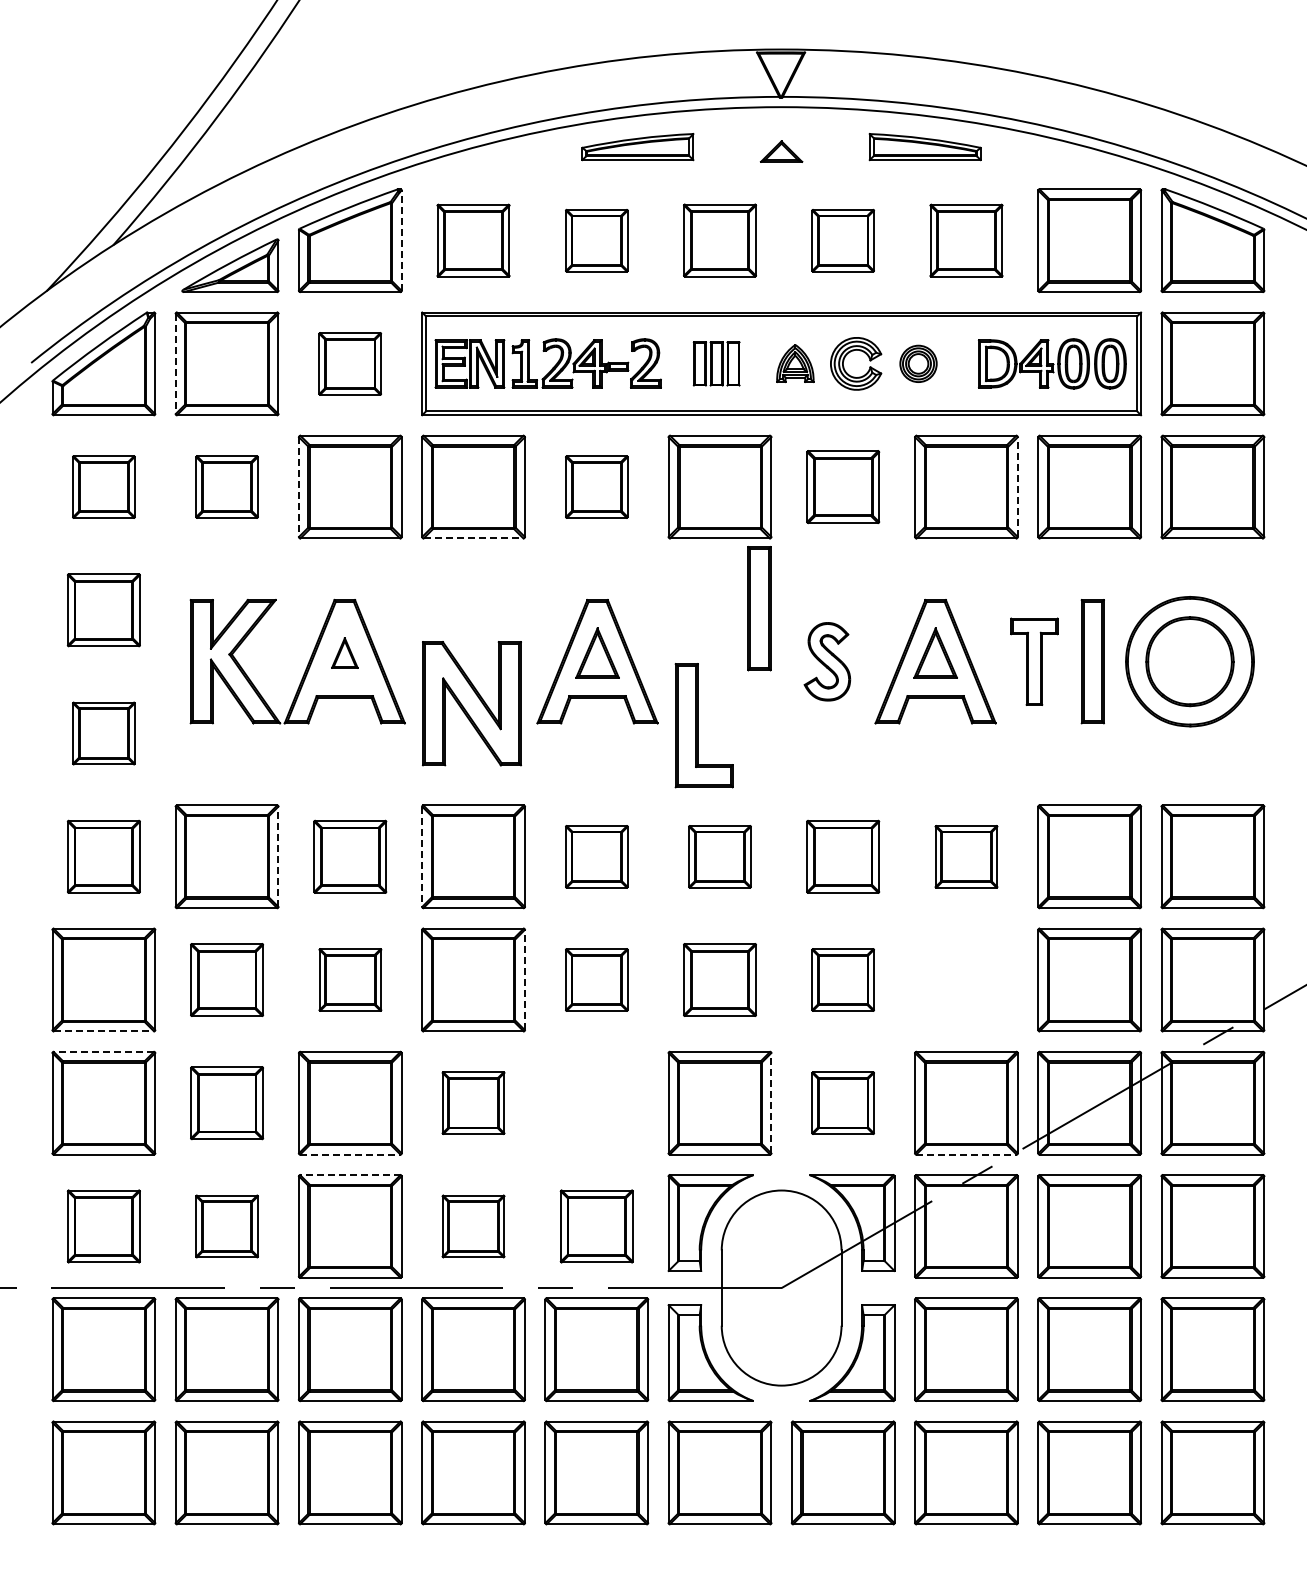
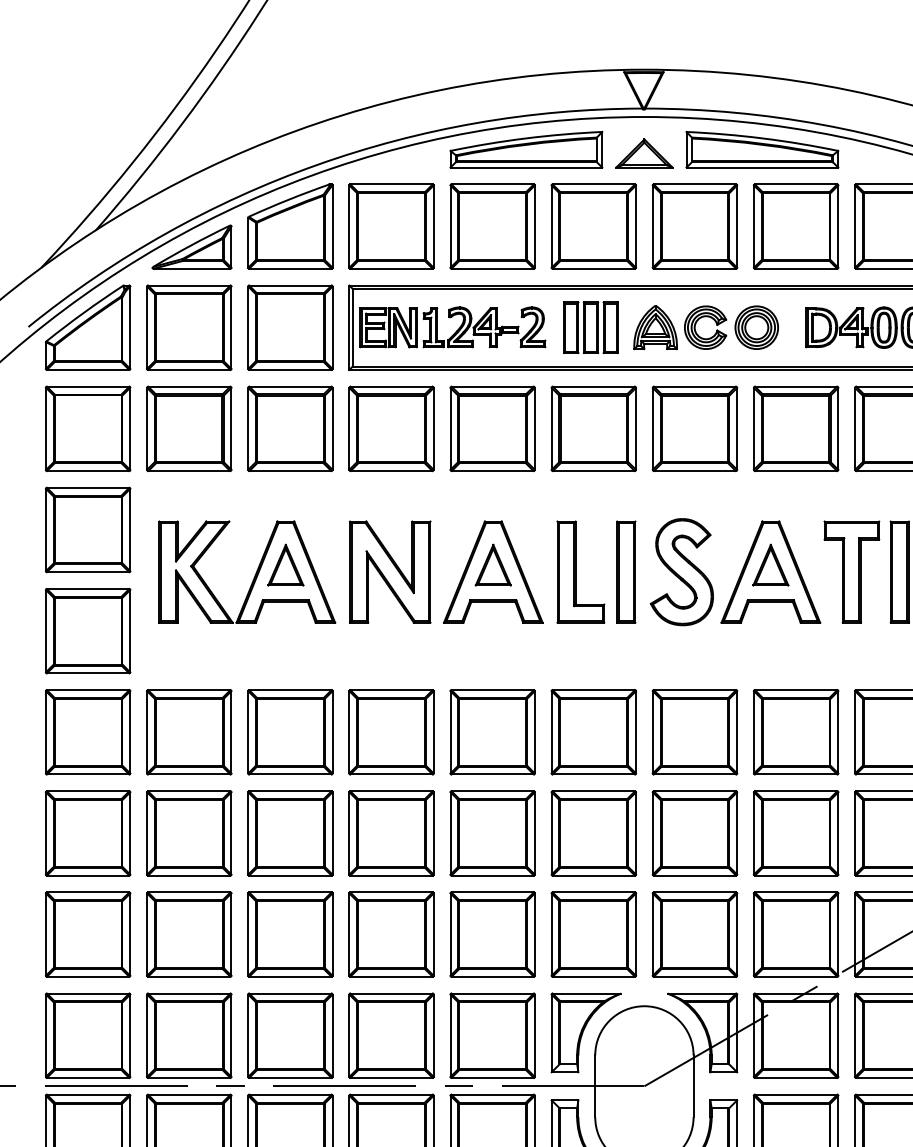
part: (637, 146) -> (526, 149), size x1.67
part: (924, 146) -> (761, 149), size x1.67
part: (781, 151) -> (644, 153), size x1.67
line: (401, 240) -> (332, 226), dashed -> solid
part: (473, 240) -> (391, 226), size x1.43
part: (596, 240) -> (492, 226), size x1.67
part: (719, 240) -> (593, 226), size x1.43
part: (842, 240) -> (694, 226), size x1.67
part: (966, 240) -> (796, 226), size x1.43
part: (349, 363) -> (289, 327), size x1.67
part: (716, 363) -> (590, 327), size x1.43
part: (795, 363) -> (655, 327), size x1.43
part: (918, 363) -> (756, 327), size x1.43
line: (175, 364) -> (146, 328), dashed -> solid
part: (103, 486) -> (87, 428), size x1.67
part: (226, 486) -> (188, 428), size x1.67
part: (596, 486) -> (492, 428), size x1.67
part: (842, 486) -> (694, 428), size x1.43
line: (298, 487) -> (247, 429), dashed -> solid
line: (1017, 487) -> (838, 429), dashed -> solid
line: (473, 538) -> (391, 471), dashed -> solid
part: (759, 608) -> (626, 572), moved
part: (103, 609) -> (87, 529), size x1.43
part: (344, 652) -> (285, 564), size x1.67
part: (827, 661) -> (682, 572), size x1.67
part: (1034, 661) -> (851, 572), size x1.43
part: (471, 703) -> (389, 572), moved
part: (703, 725) -> (580, 572), moved
part: (103, 733) -> (87, 631), size x1.67
part: (103, 856) -> (87, 732), size x1.43
line: (278, 856) -> (231, 732), dashed -> solid
part: (349, 856) -> (289, 732), size x1.43
part: (596, 856) -> (492, 732), size x1.67
part: (719, 856) -> (593, 732), size x1.67
part: (842, 856) -> (694, 732), size x1.43
part: (966, 856) -> (796, 732), size x1.67
line: (422, 857) -> (349, 732), dashed -> solid
part: (226, 979) -> (188, 833), size x1.43
part: (350, 979) -> (290, 833), size x1.67
line: (524, 979) -> (433, 833), dashed -> solid
part: (596, 979) -> (492, 833), size x1.67
part: (719, 979) -> (593, 833), size x1.43
part: (842, 979) -> (694, 833), size x1.67
part: (966, 979) -> (796, 833), added
line: (104, 1031) -> (88, 875), dashed -> solid
line: (103, 1051) -> (87, 892), dashed -> solid
part: (226, 1102) -> (188, 933), size x1.43
part: (473, 1102) -> (391, 933), size x1.67
part: (596, 1102) -> (492, 933), added
line: (771, 1102) -> (636, 933), dashed -> solid
part: (842, 1102) -> (694, 933), size x1.67
line: (350, 1154) -> (290, 976), dashed -> solid
line: (966, 1154) -> (796, 976), dashed -> solid
line: (349, 1175) -> (289, 993), dashed -> solid
part: (103, 1226) -> (87, 1035), size x1.43
part: (226, 1226) -> (188, 1035), size x1.67
part: (473, 1226) -> (391, 1035), size x1.67
part: (596, 1226) -> (492, 1035), size x1.43

